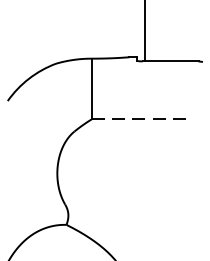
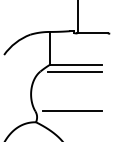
line: (140, 118) -> (76, 64), dashed -> solid
line: (139, 131) -> (75, 71), added
line: (133, 205) -> (72, 111), added

